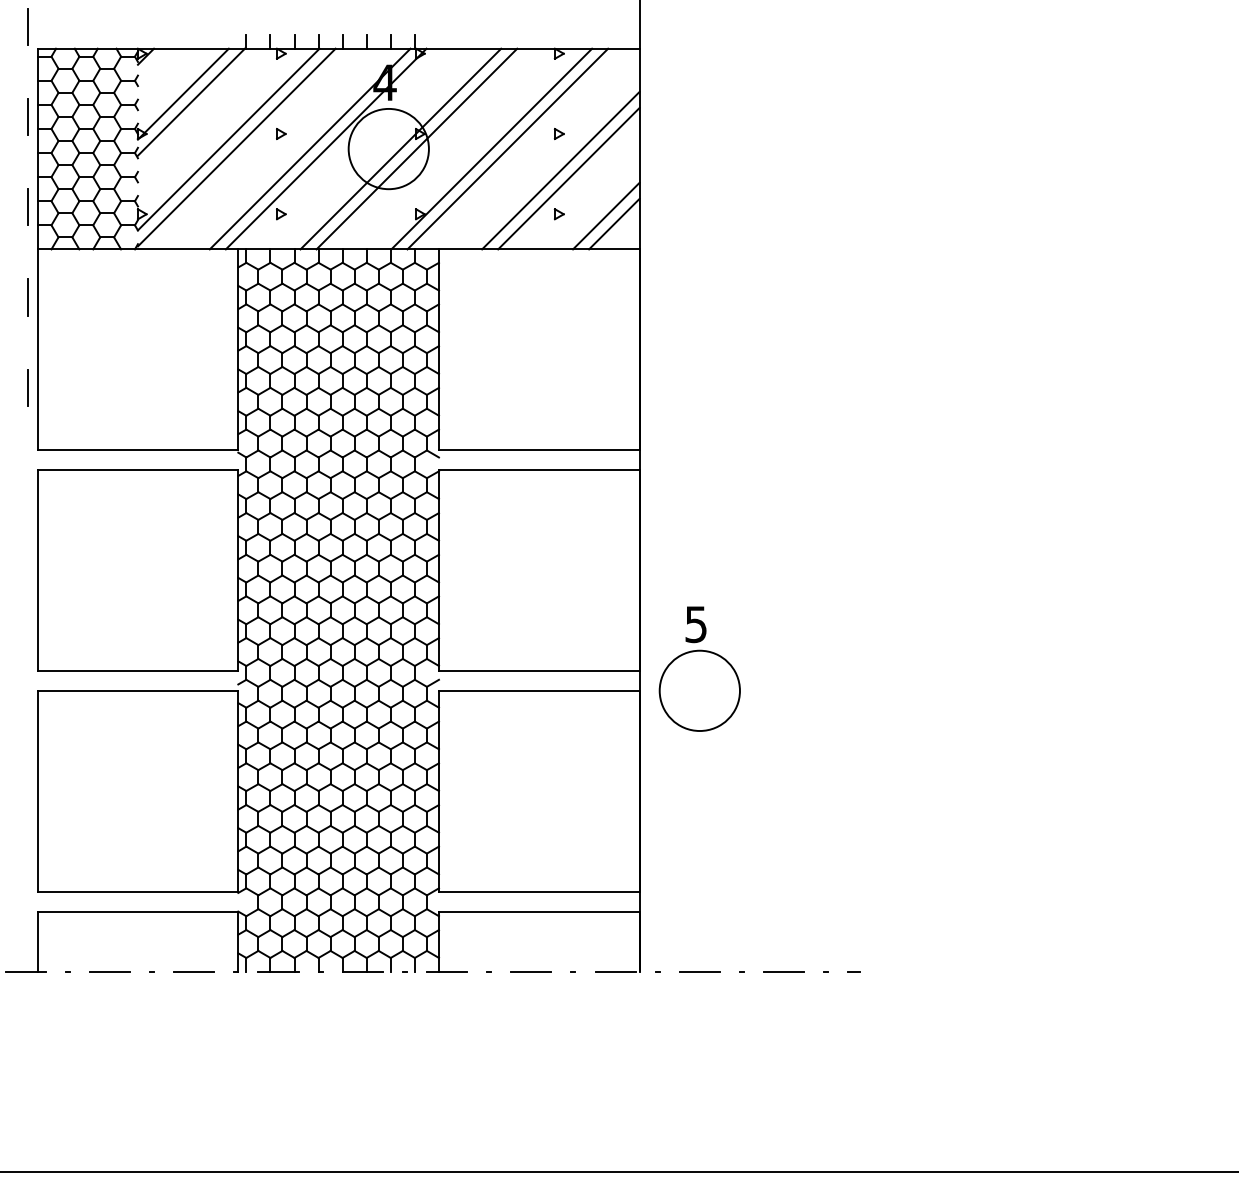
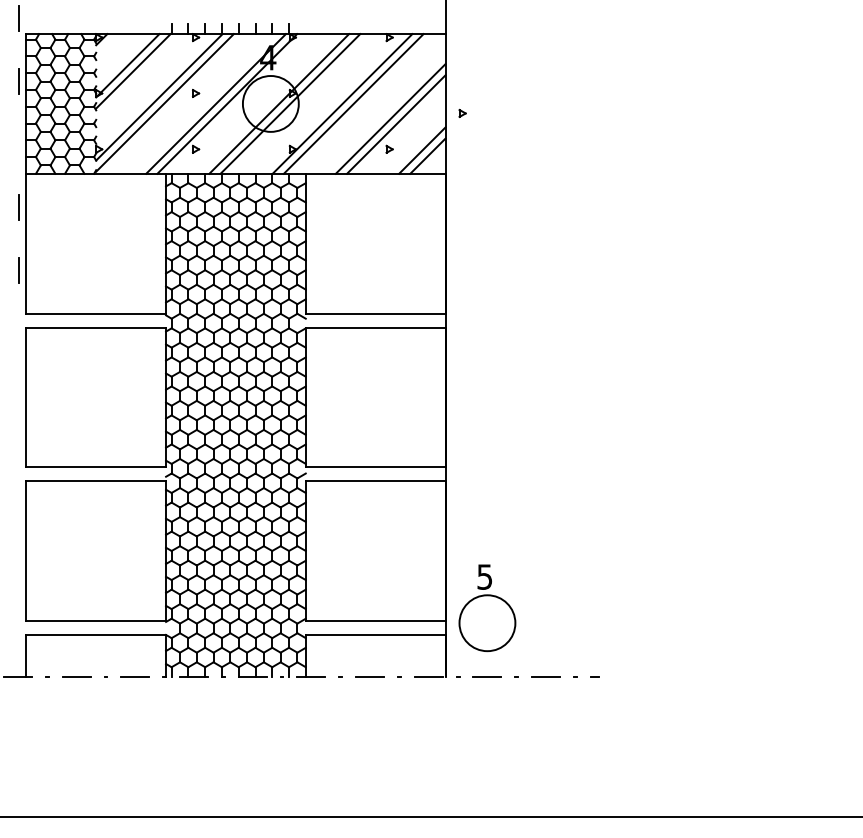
part: (559, 132) -> (462, 112), moved
line: (27, 207) -> (19, 144), removed
part: (699, 669) -> (487, 608), moved

